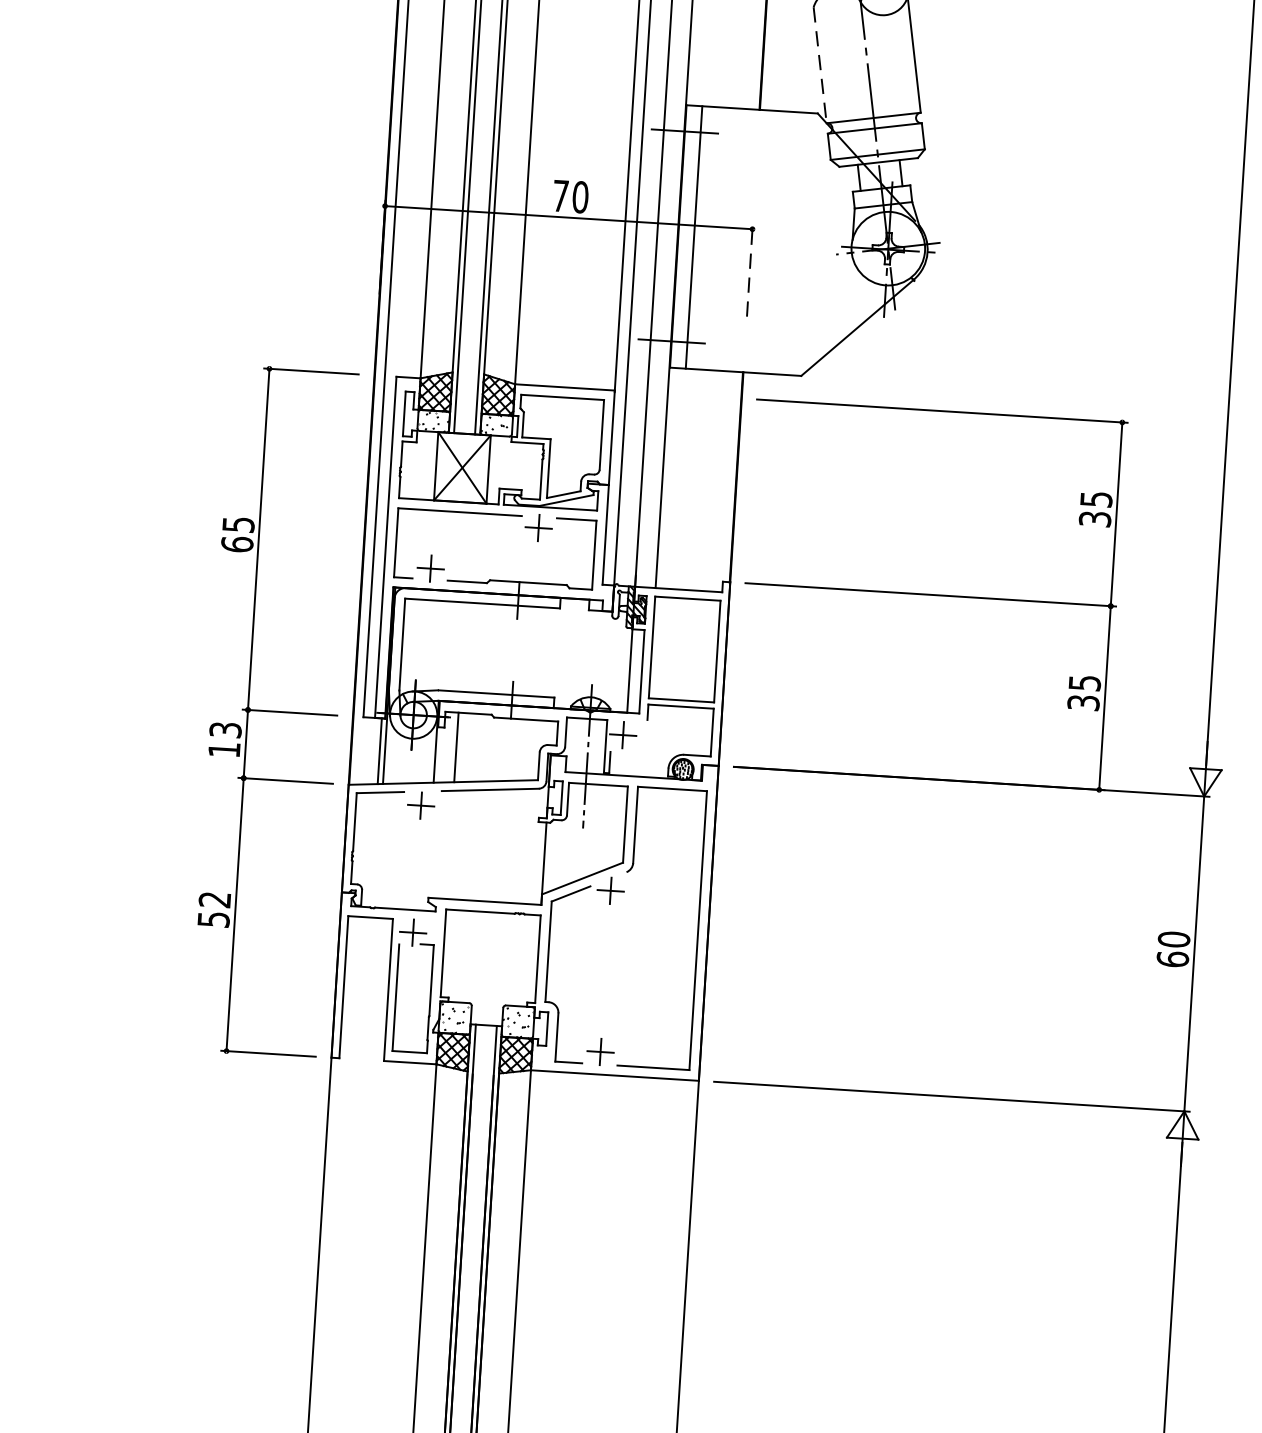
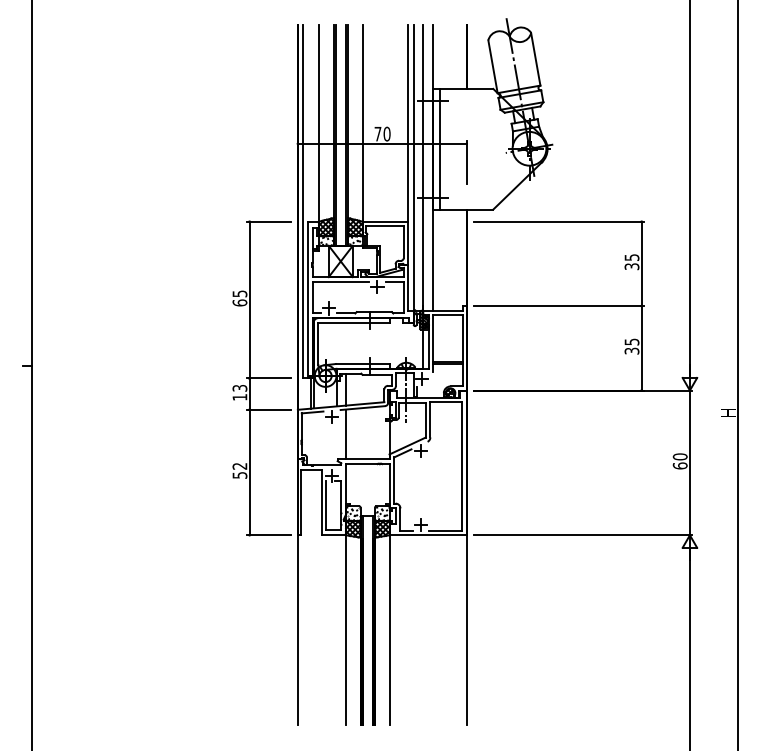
line: (821, 64) -> (493, 66), dashed -> solid
line: (749, 269) -> (466, 162), dashed -> solid
line: (451, 845) -> (346, 434), added

